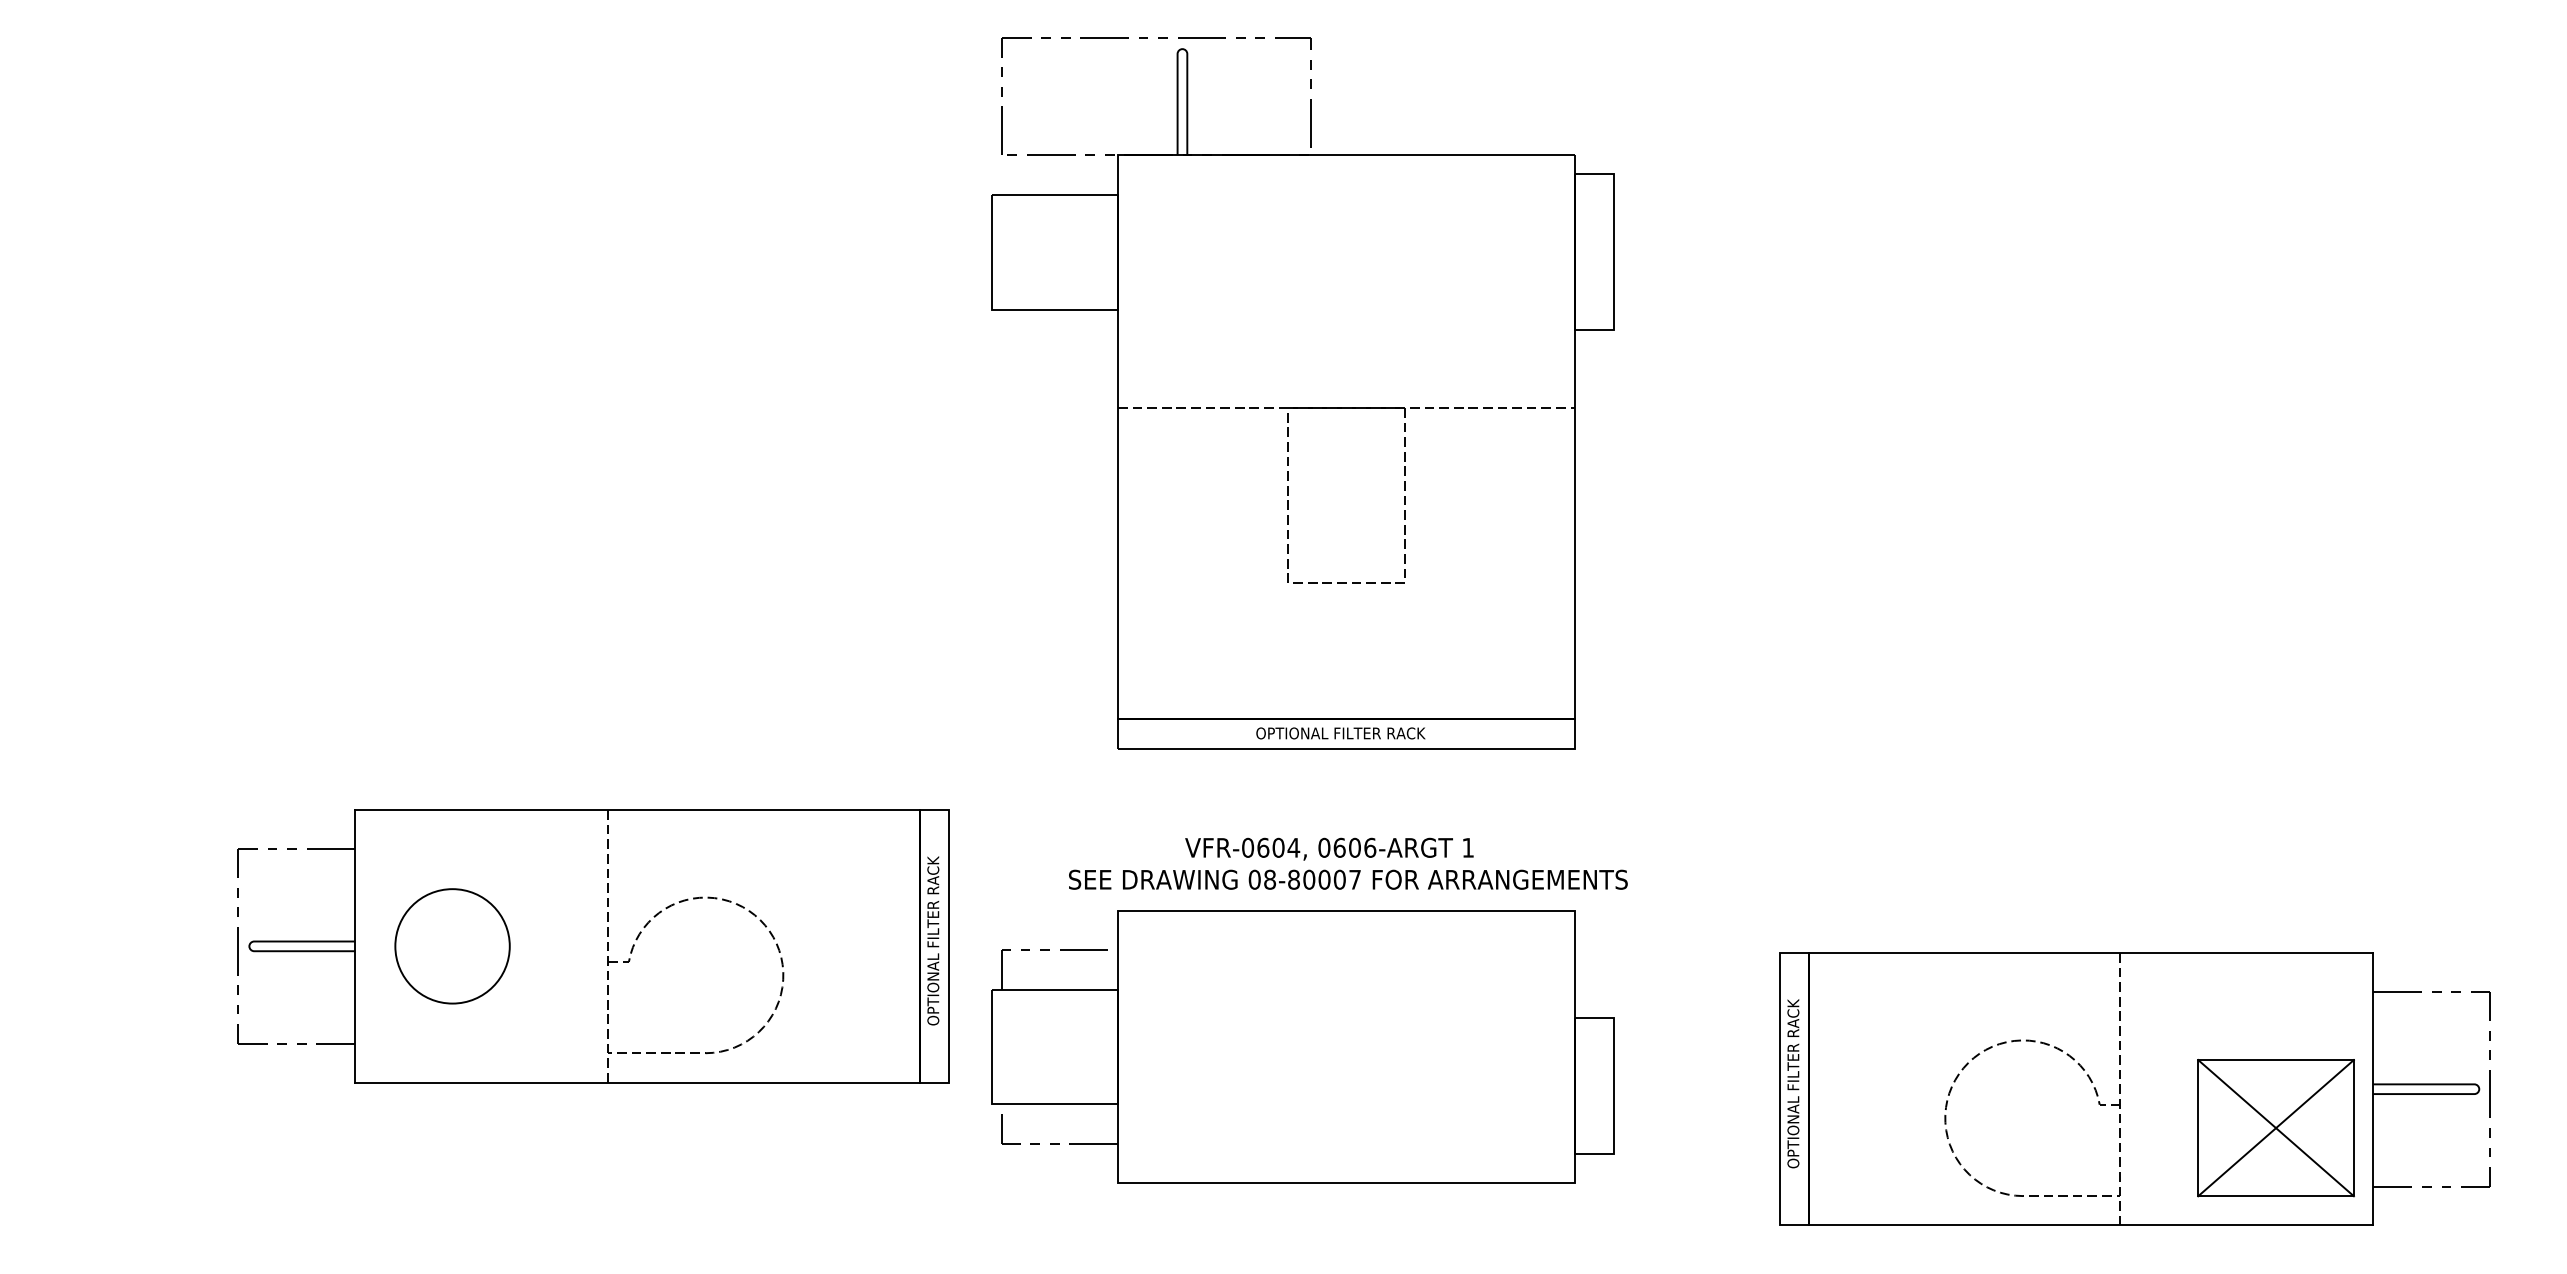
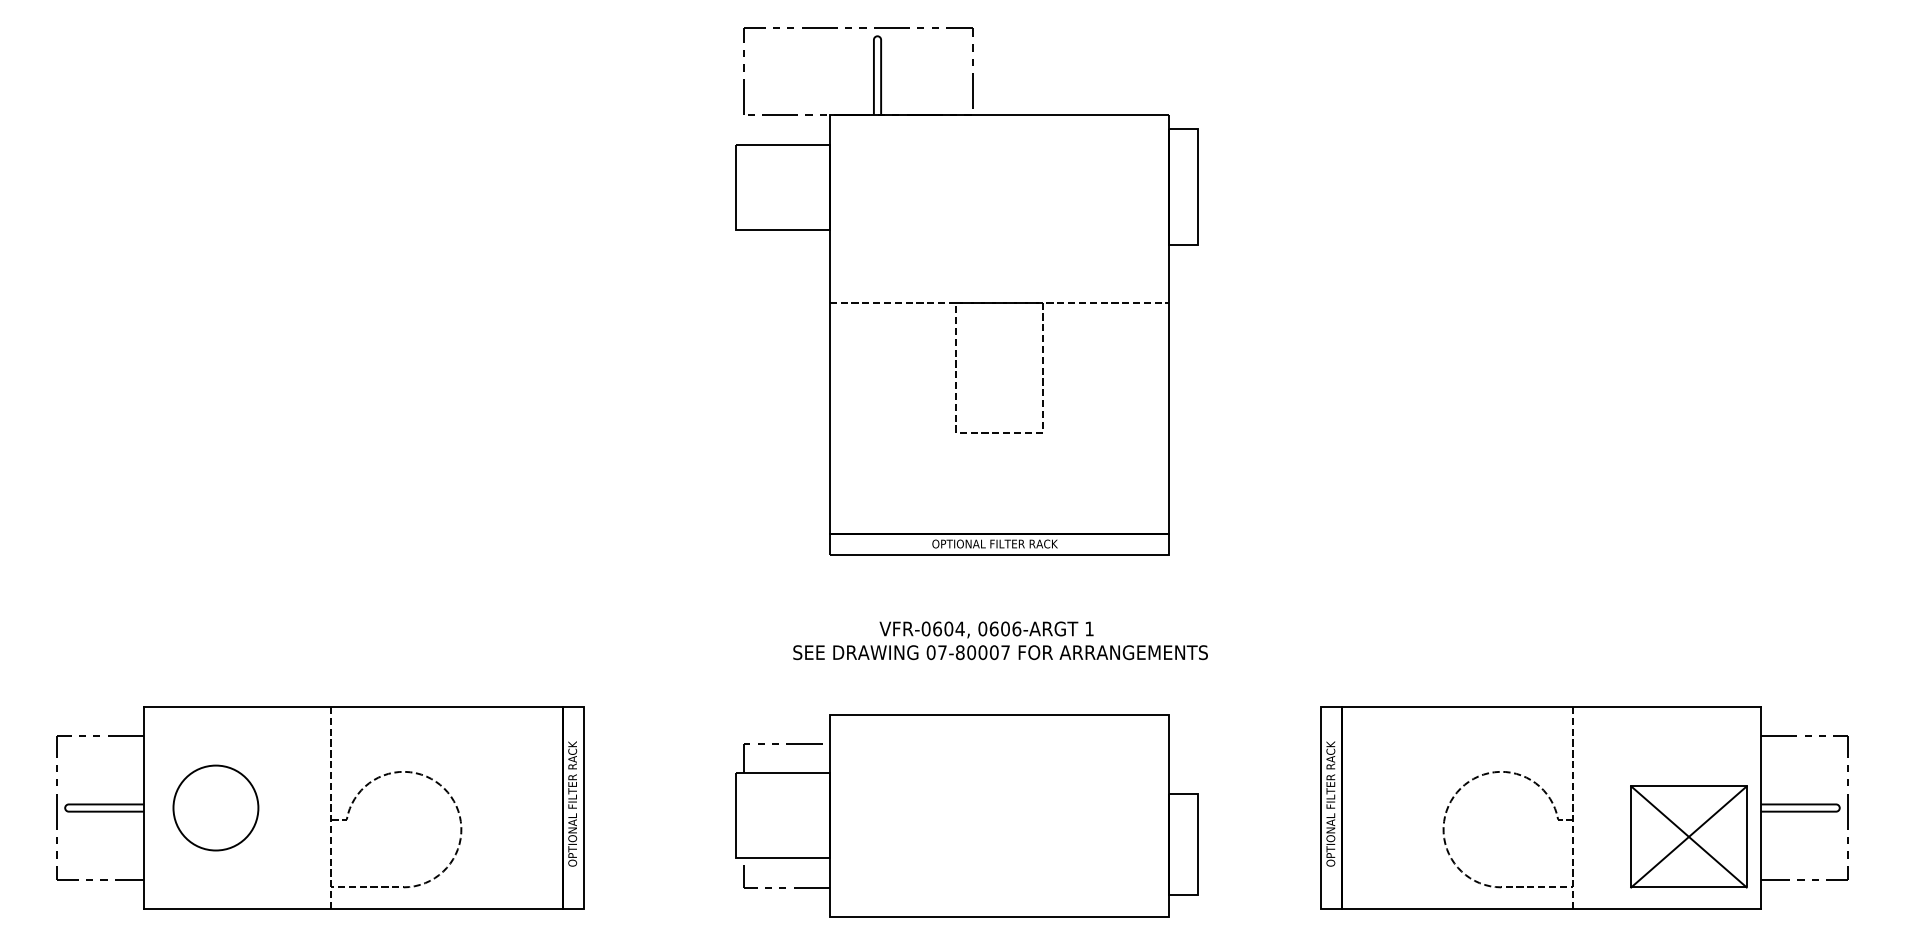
text: (1270, 879) -> (942, 652), 08-80007 -> 07-80007
part: (593, 945) -> (320, 807), moved
part: (1302, 1046) -> (966, 815), moved

